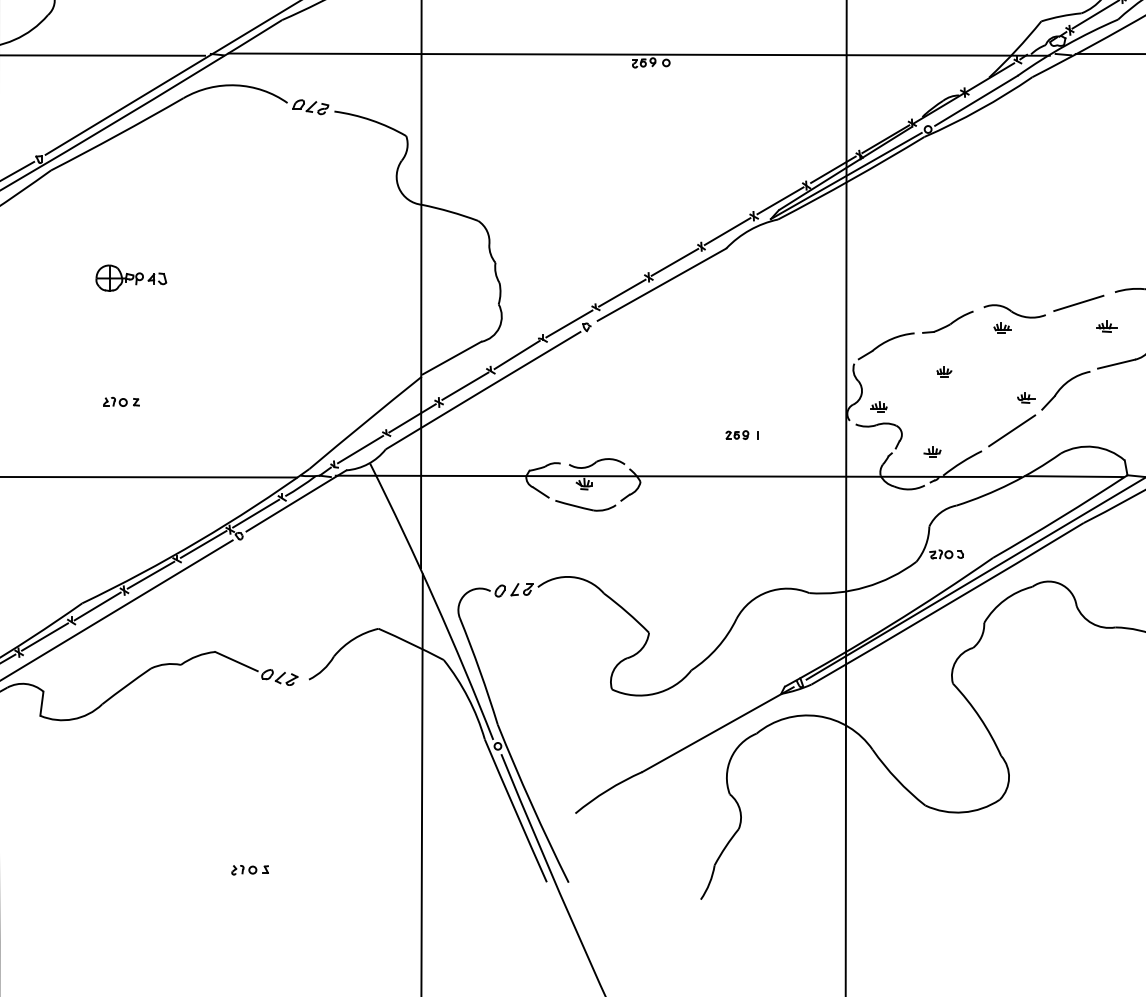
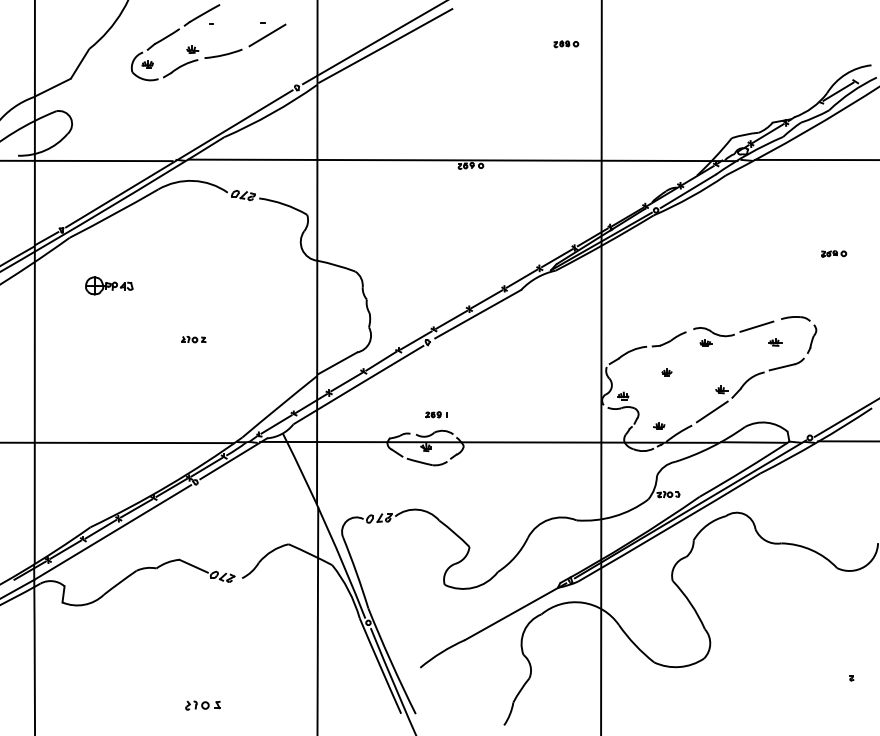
part: (131, 277) -> (109, 285), moved
part: (121, 401) -> (193, 339), moved
part: (741, 434) -> (436, 414), moved
part: (249, 869) -> (202, 705), size x1.4

